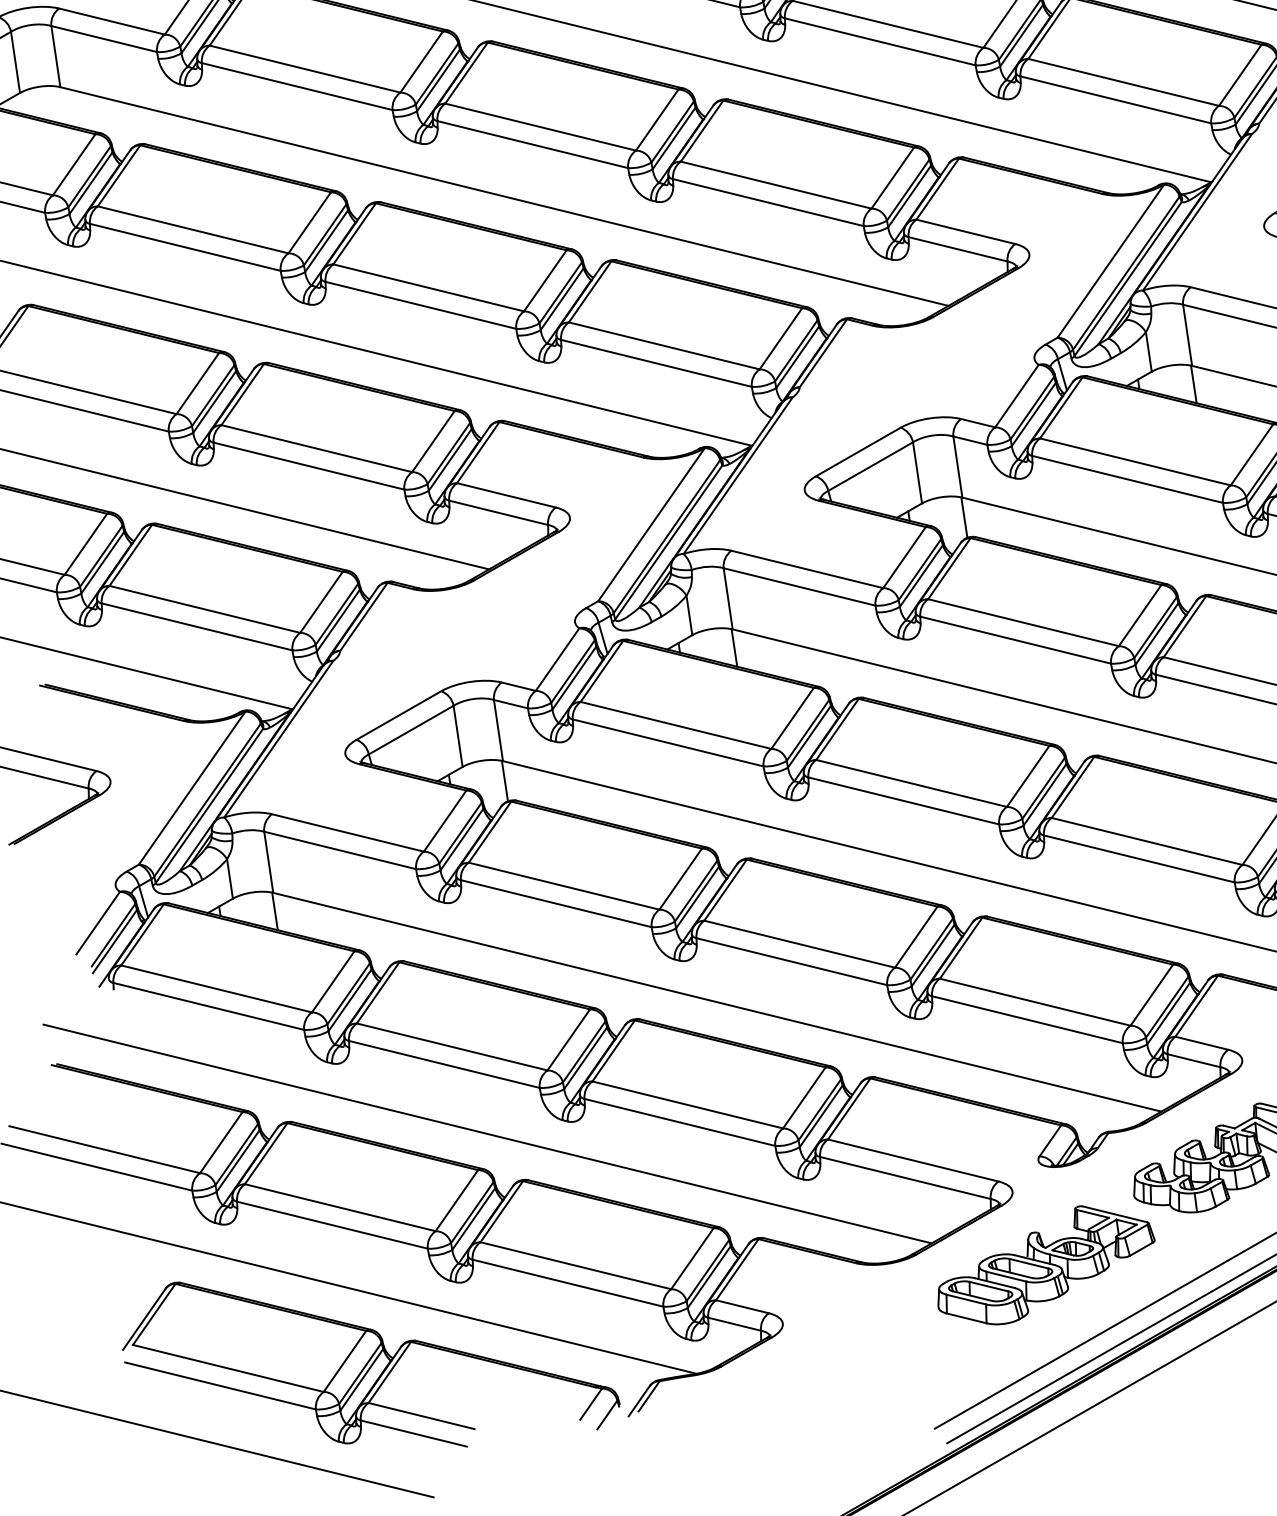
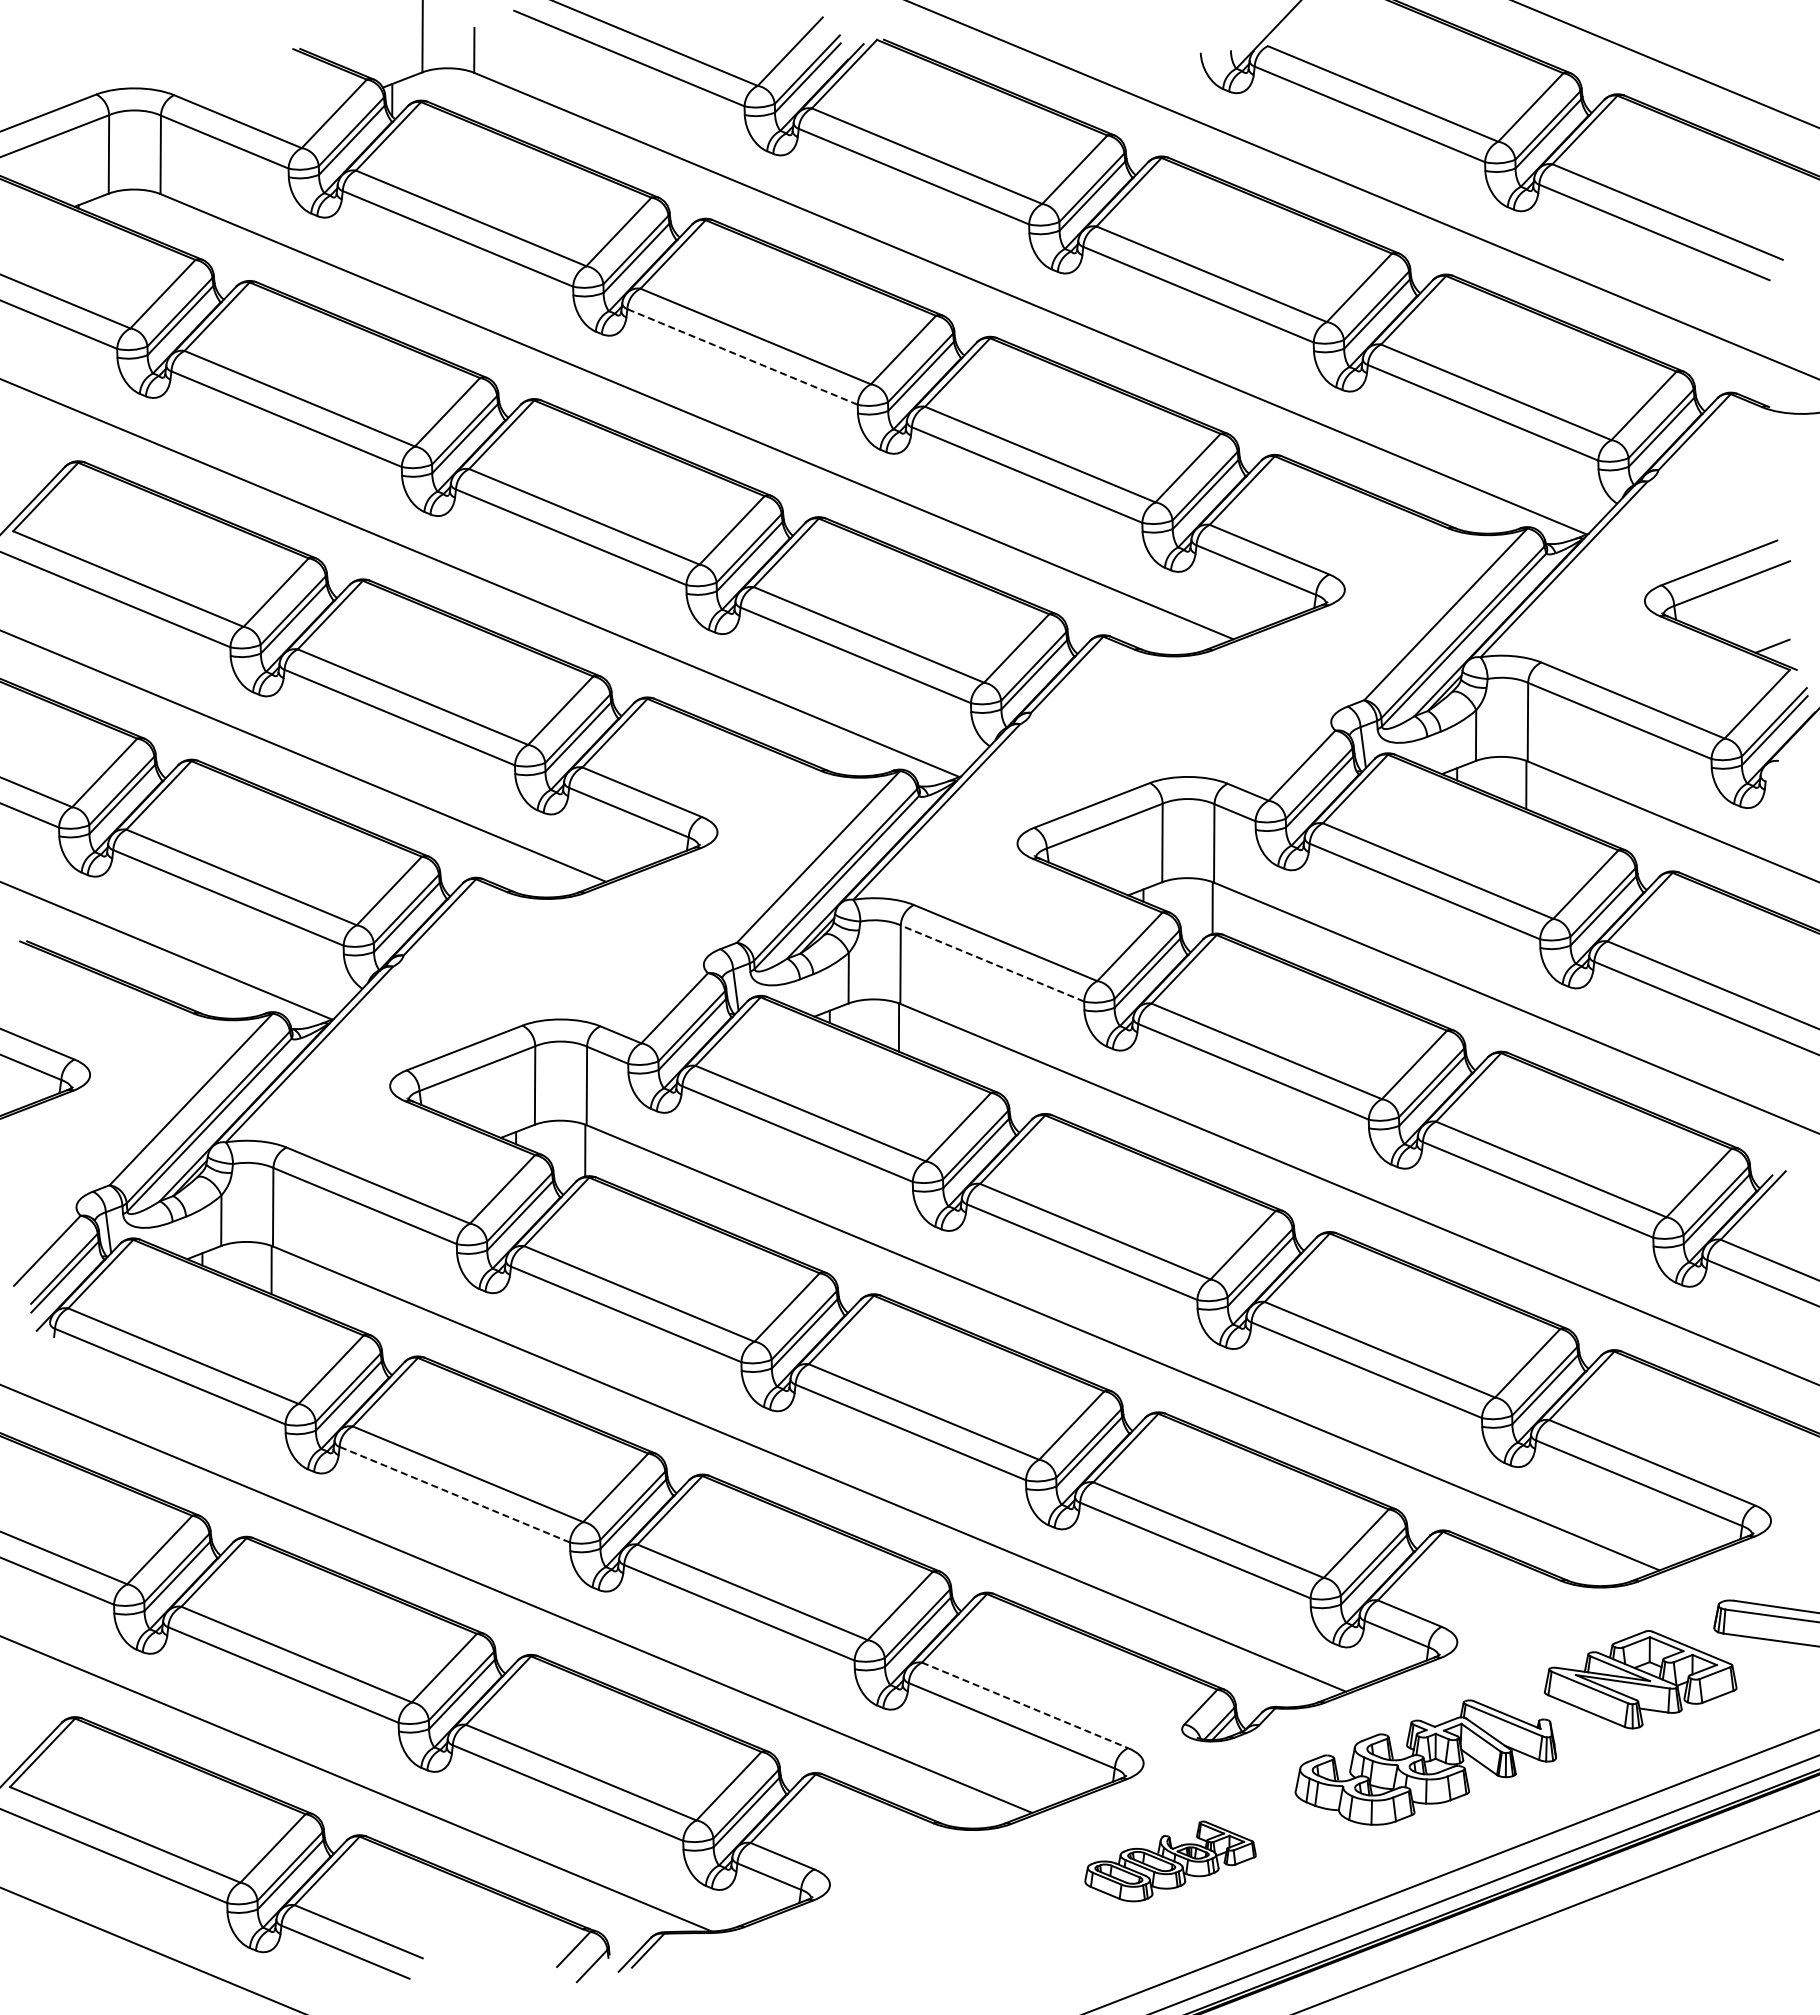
line: (532, 144) -> (742, 356), solid -> dashed
line: (799, 586) -> (992, 963), solid -> dashed
line: (444, 1064) -> (454, 1494), solid -> dashed
line: (913, 1160) -> (1025, 1705), solid -> dashed
part: (1045, 1264) -> (1170, 1861), size x0.6

